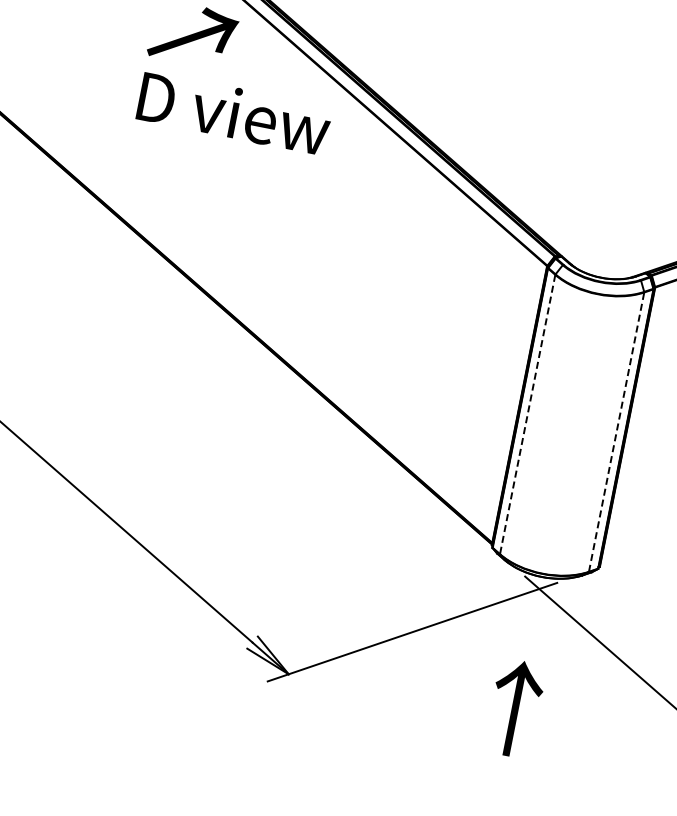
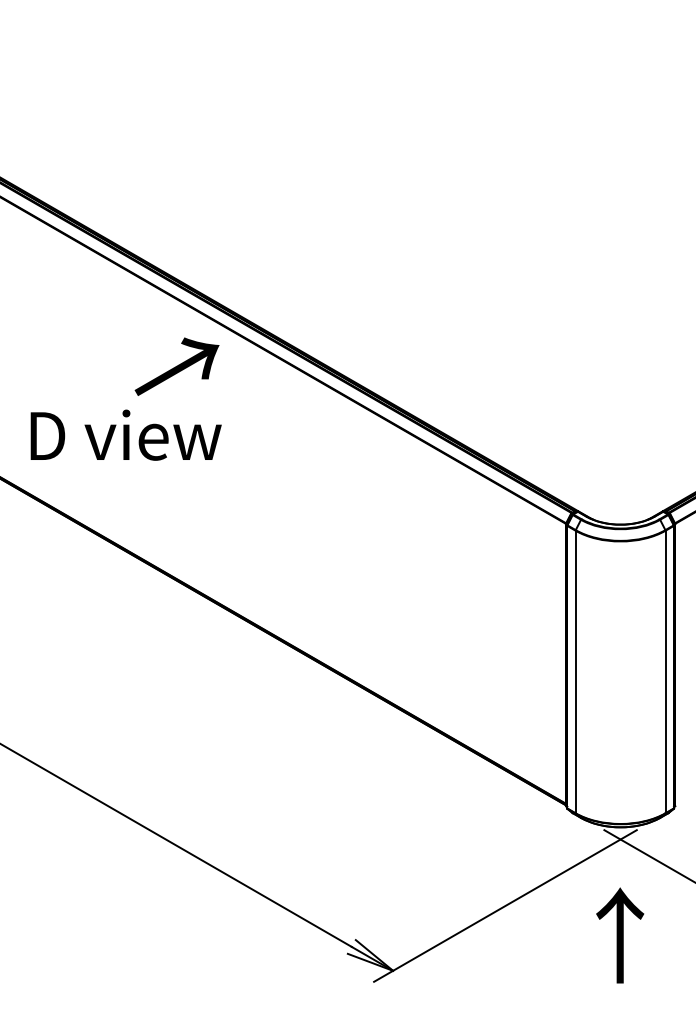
text: (233, 112) -> (125, 434), moved
line: (527, 415) -> (575, 672), dashed -> solid
line: (616, 431) -> (665, 671), dashed -> solid
text: (515, 708) -> (620, 935), moved

